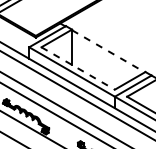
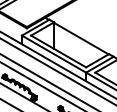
line: (108, 51) -> (81, 38), dashed -> solid
line: (78, 68) -> (58, 51), dashed -> solid

